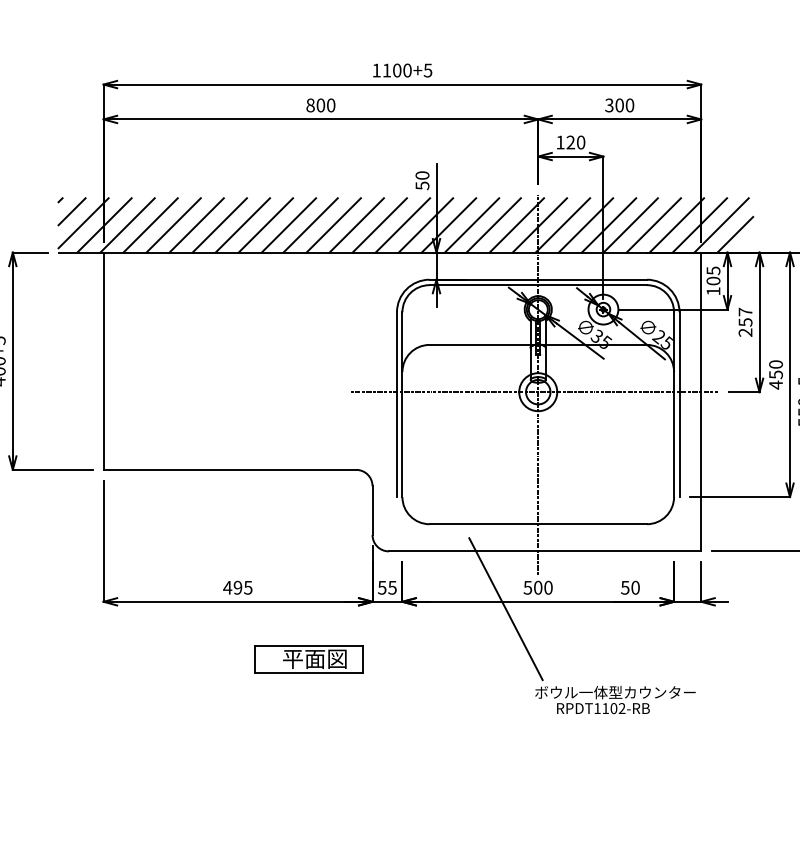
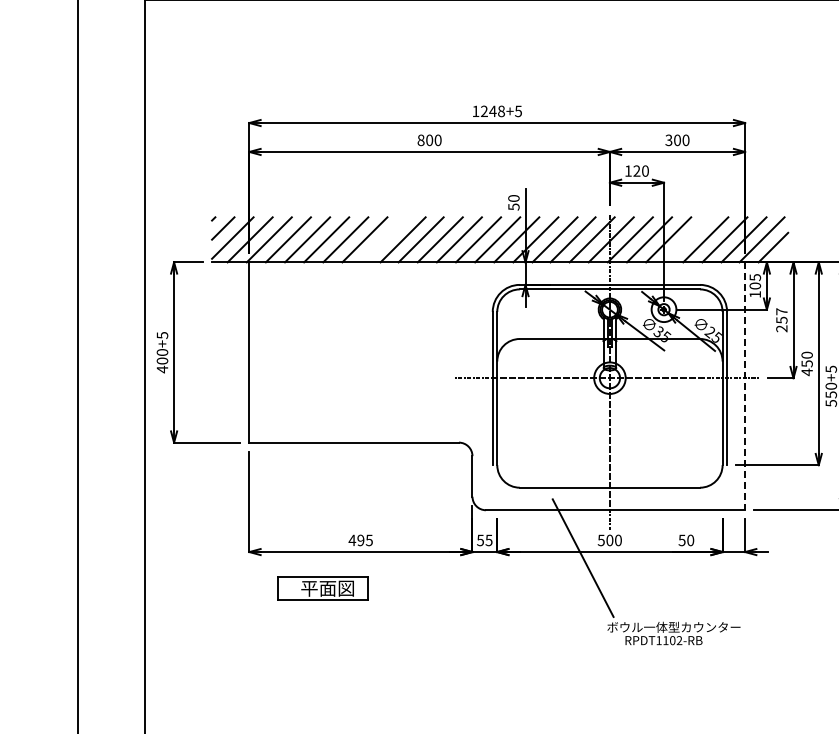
text: (396, 70) -> (492, 111), 1100+5 -> 1248+5
line: (265, 224) -> (383, 239), removed
line: (630, 224) -> (686, 239), removed
line: (701, 402) -> (745, 386), solid -> dashed
part: (308, 659) -> (322, 588), moved

